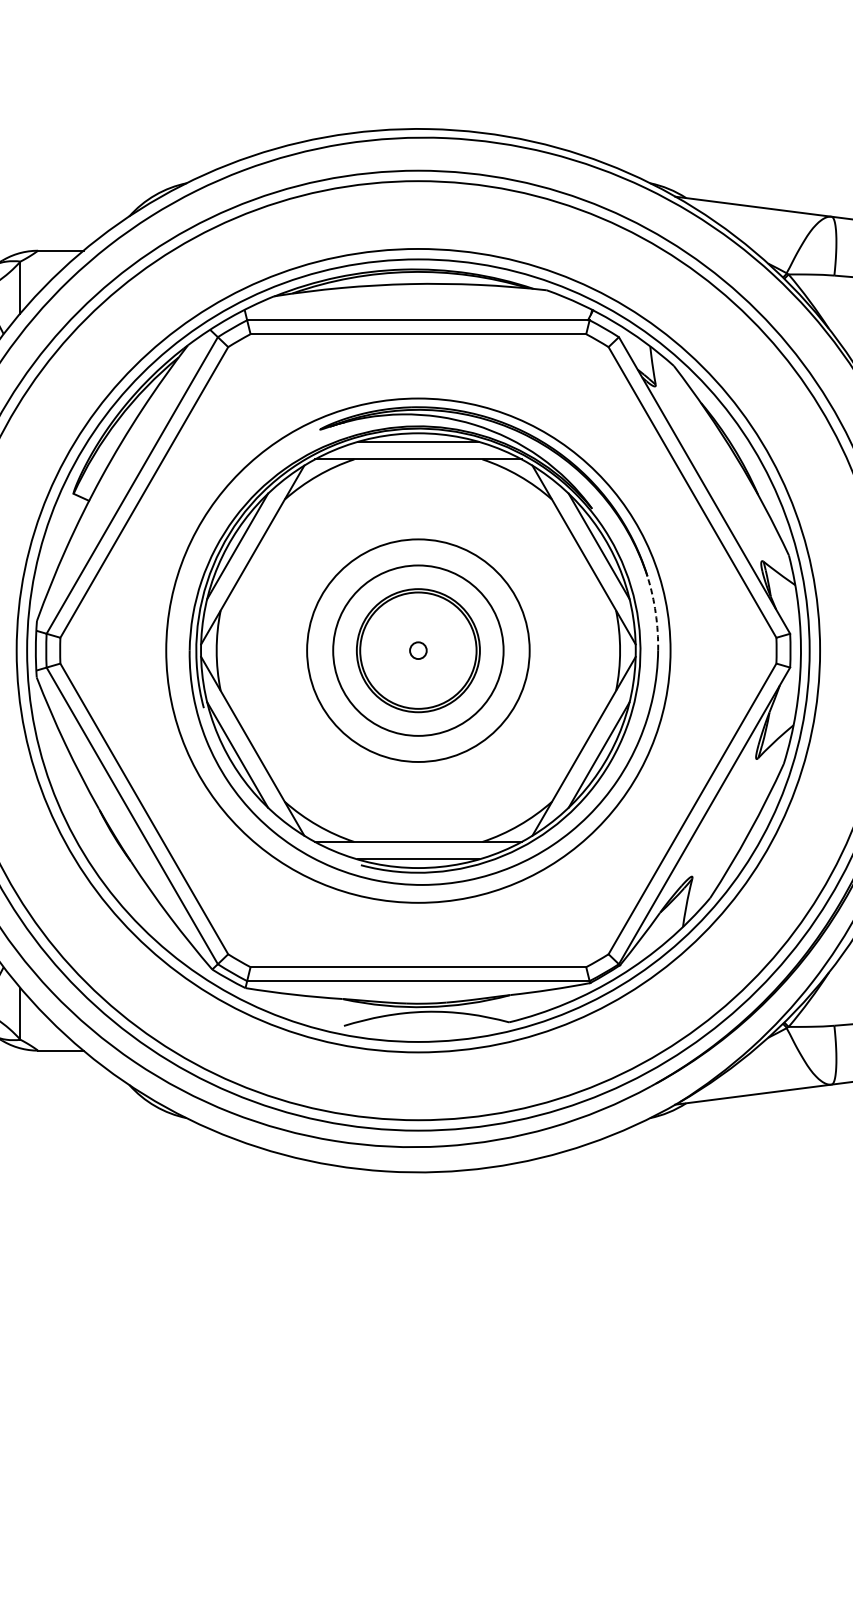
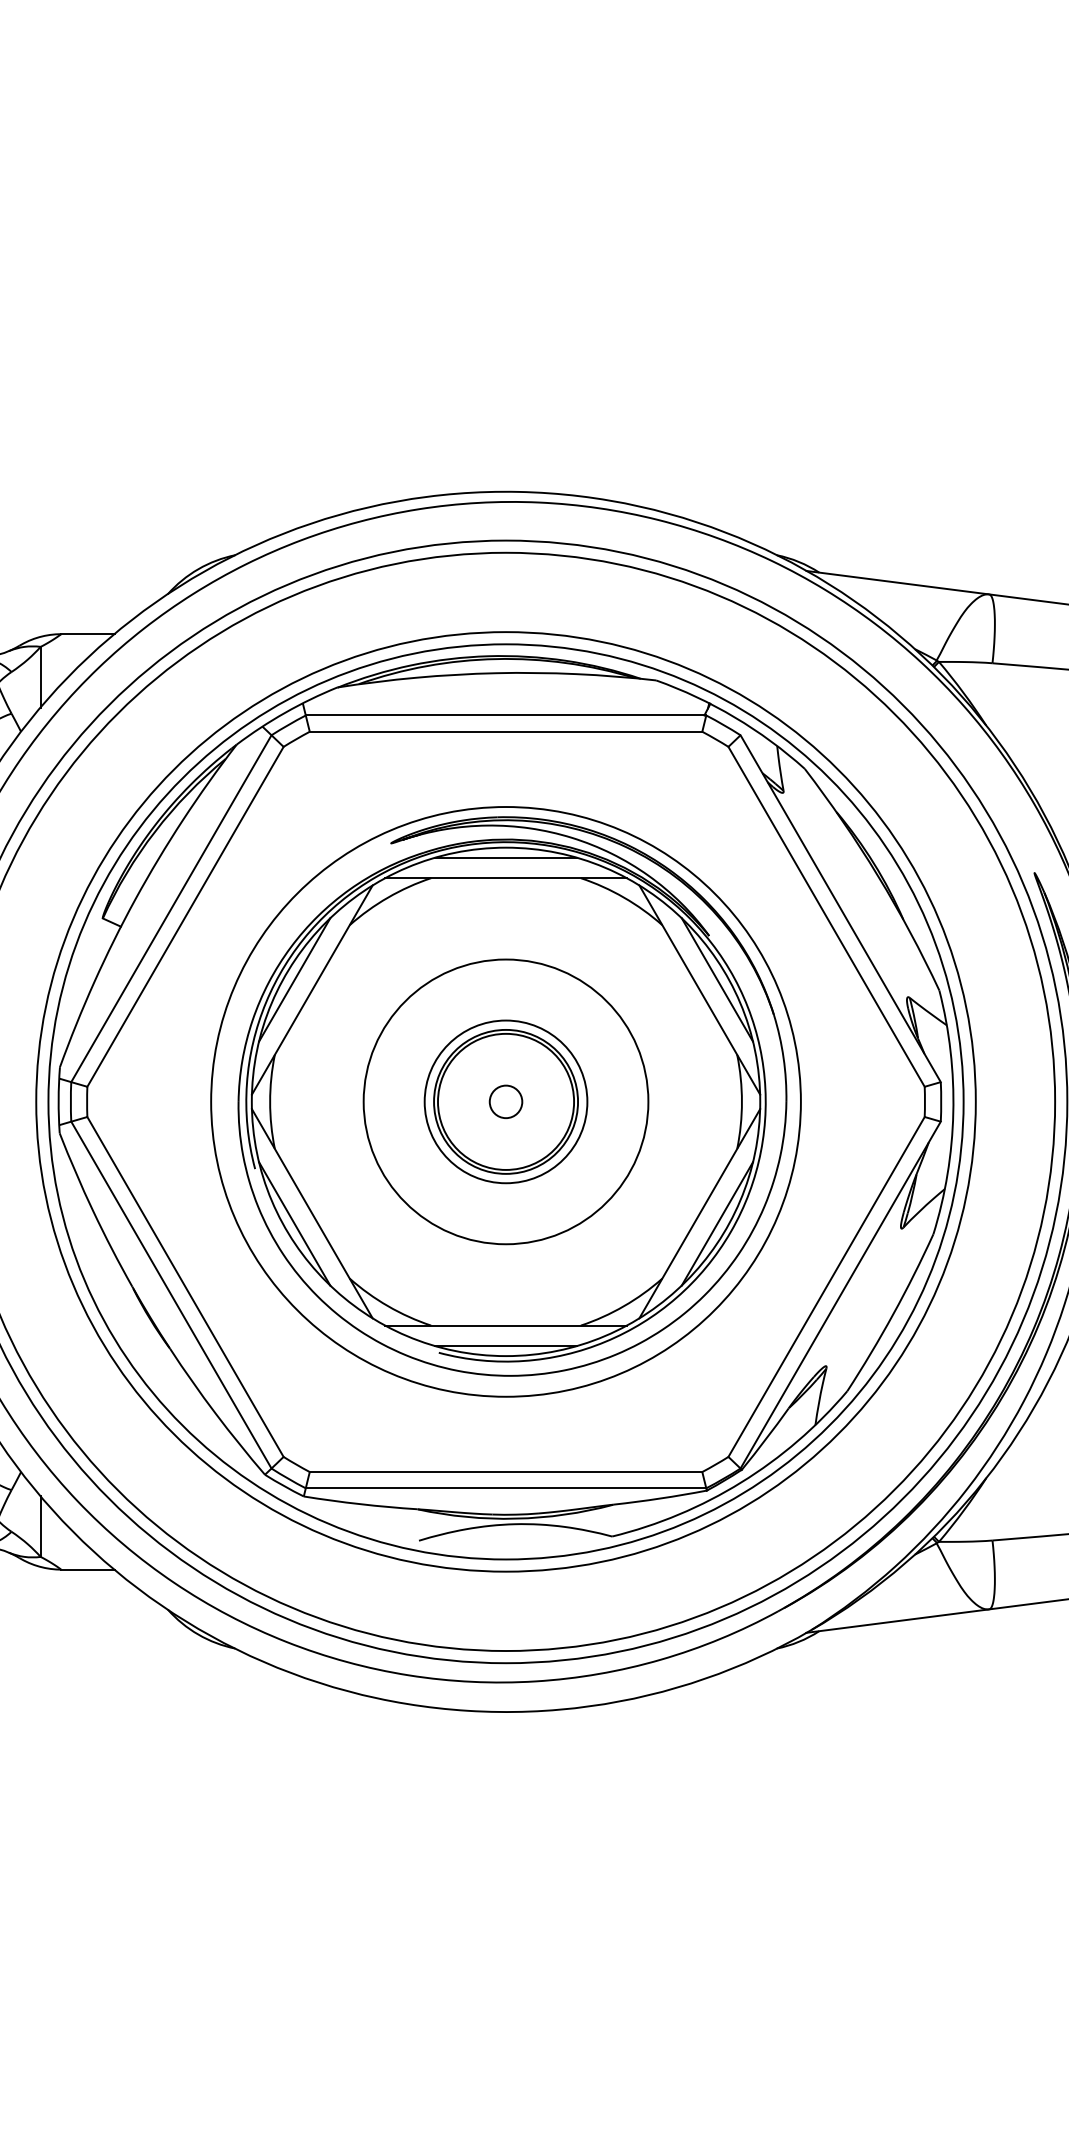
arc: (655, 612) -> (783, 1057), dashed -> solid
circle: (417, 650) -> (505, 1101), size x0.62
circle: (417, 650) -> (505, 1101), size x1.43
circle: (417, 650) -> (505, 1101), size x1.67

